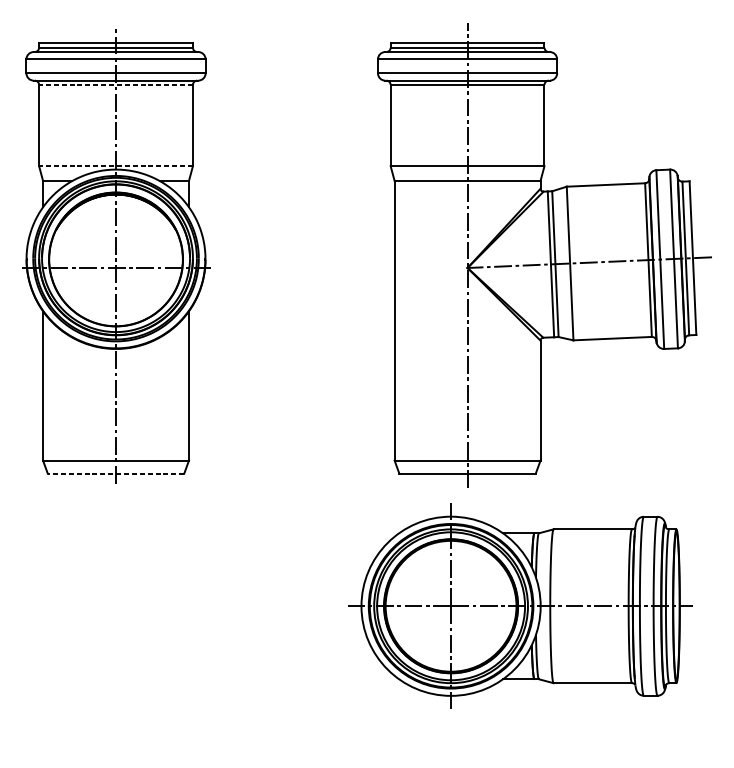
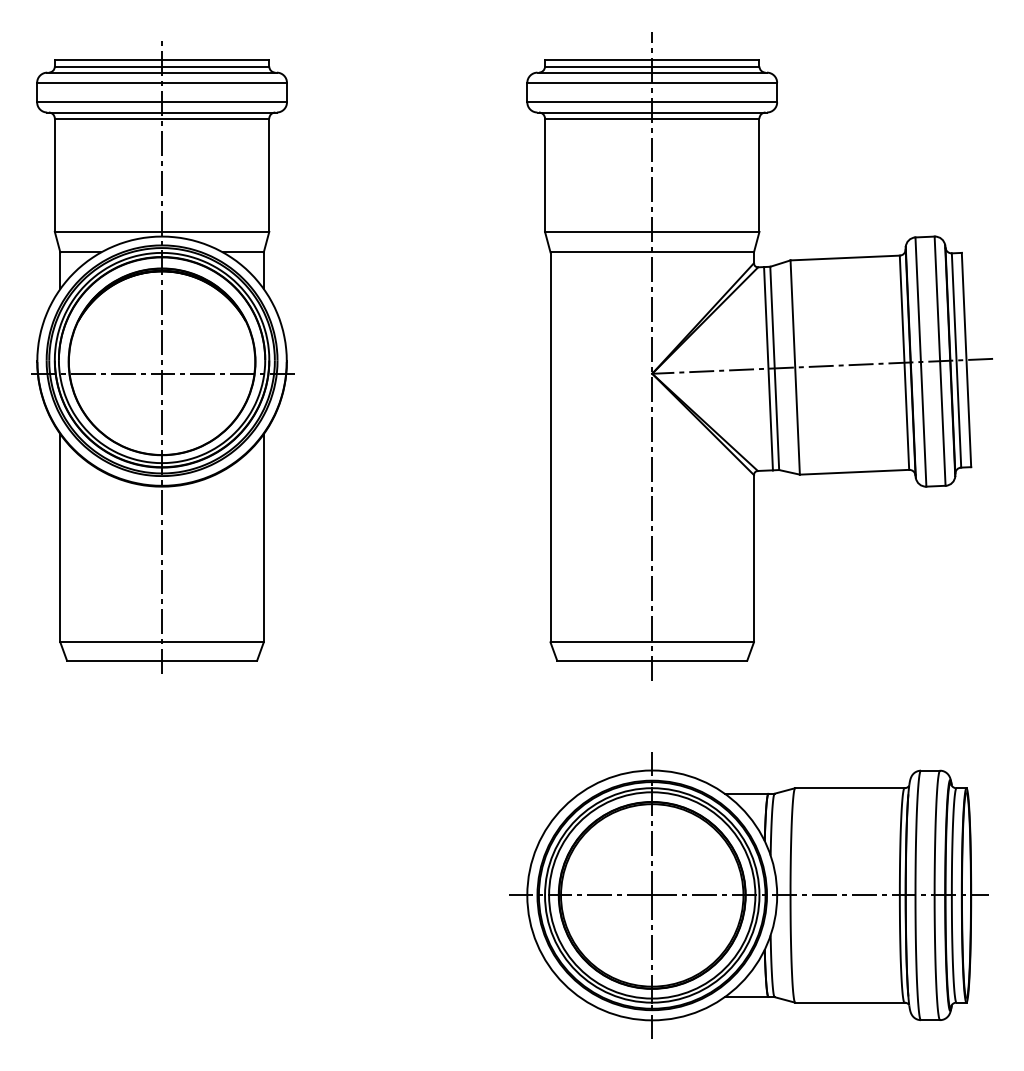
line: (115, 84) -> (161, 118), dashed -> solid
line: (115, 165) -> (161, 231), dashed -> solid
line: (115, 473) -> (161, 660), dashed -> solid
part: (520, 606) -> (748, 895), moved

